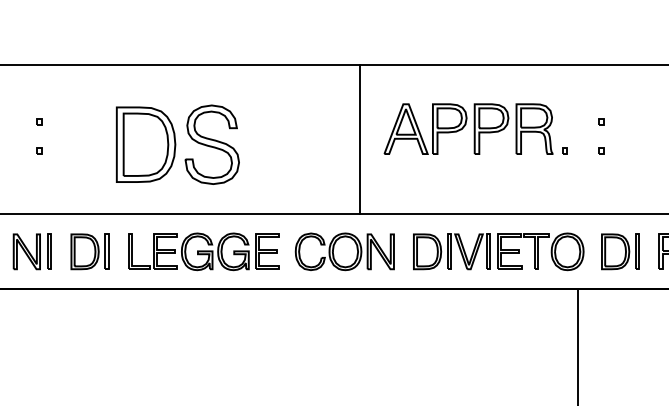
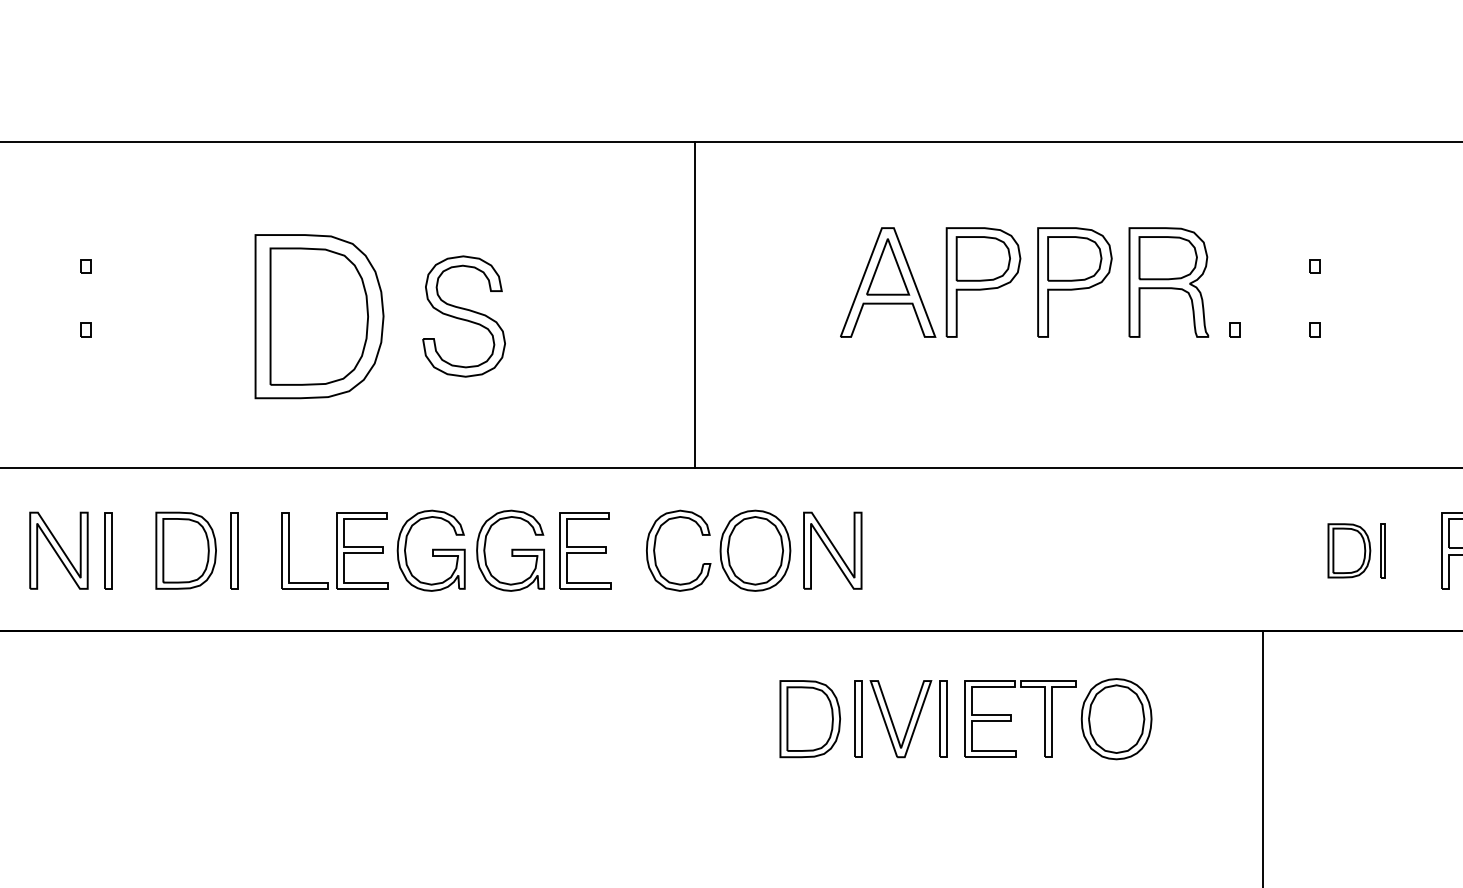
line: (359, 139) -> (694, 305), moved
part: (211, 144) -> (462, 316), size x0.7
part: (498, 251) -> (965, 718), moved
part: (620, 251) -> (1356, 550), size x0.7

